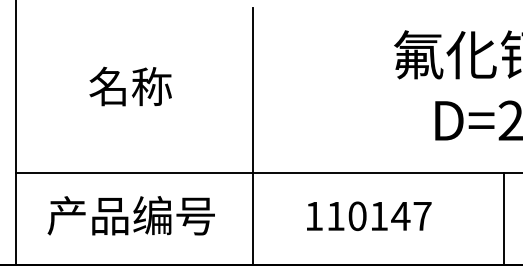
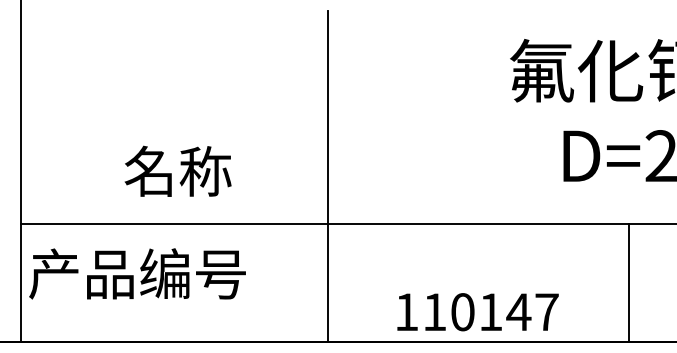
text: (130, 86) -> (177, 171), moved
text: (130, 215) -> (136, 273), moved
text: (369, 216) -> (478, 312), moved
line: (503, 218) -> (628, 282), moved

